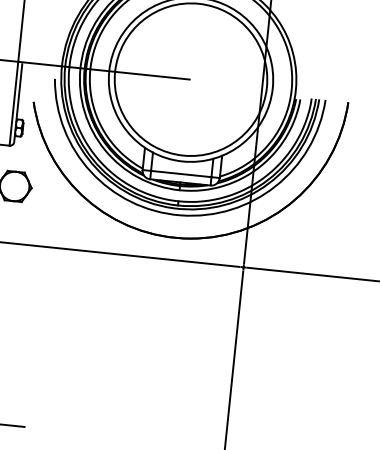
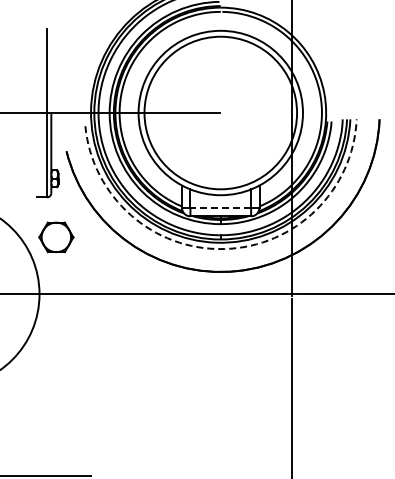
line: (181, 173) -> (220, 207), solid -> dashed
arc: (180, 215) -> (224, 249), solid -> dashed

